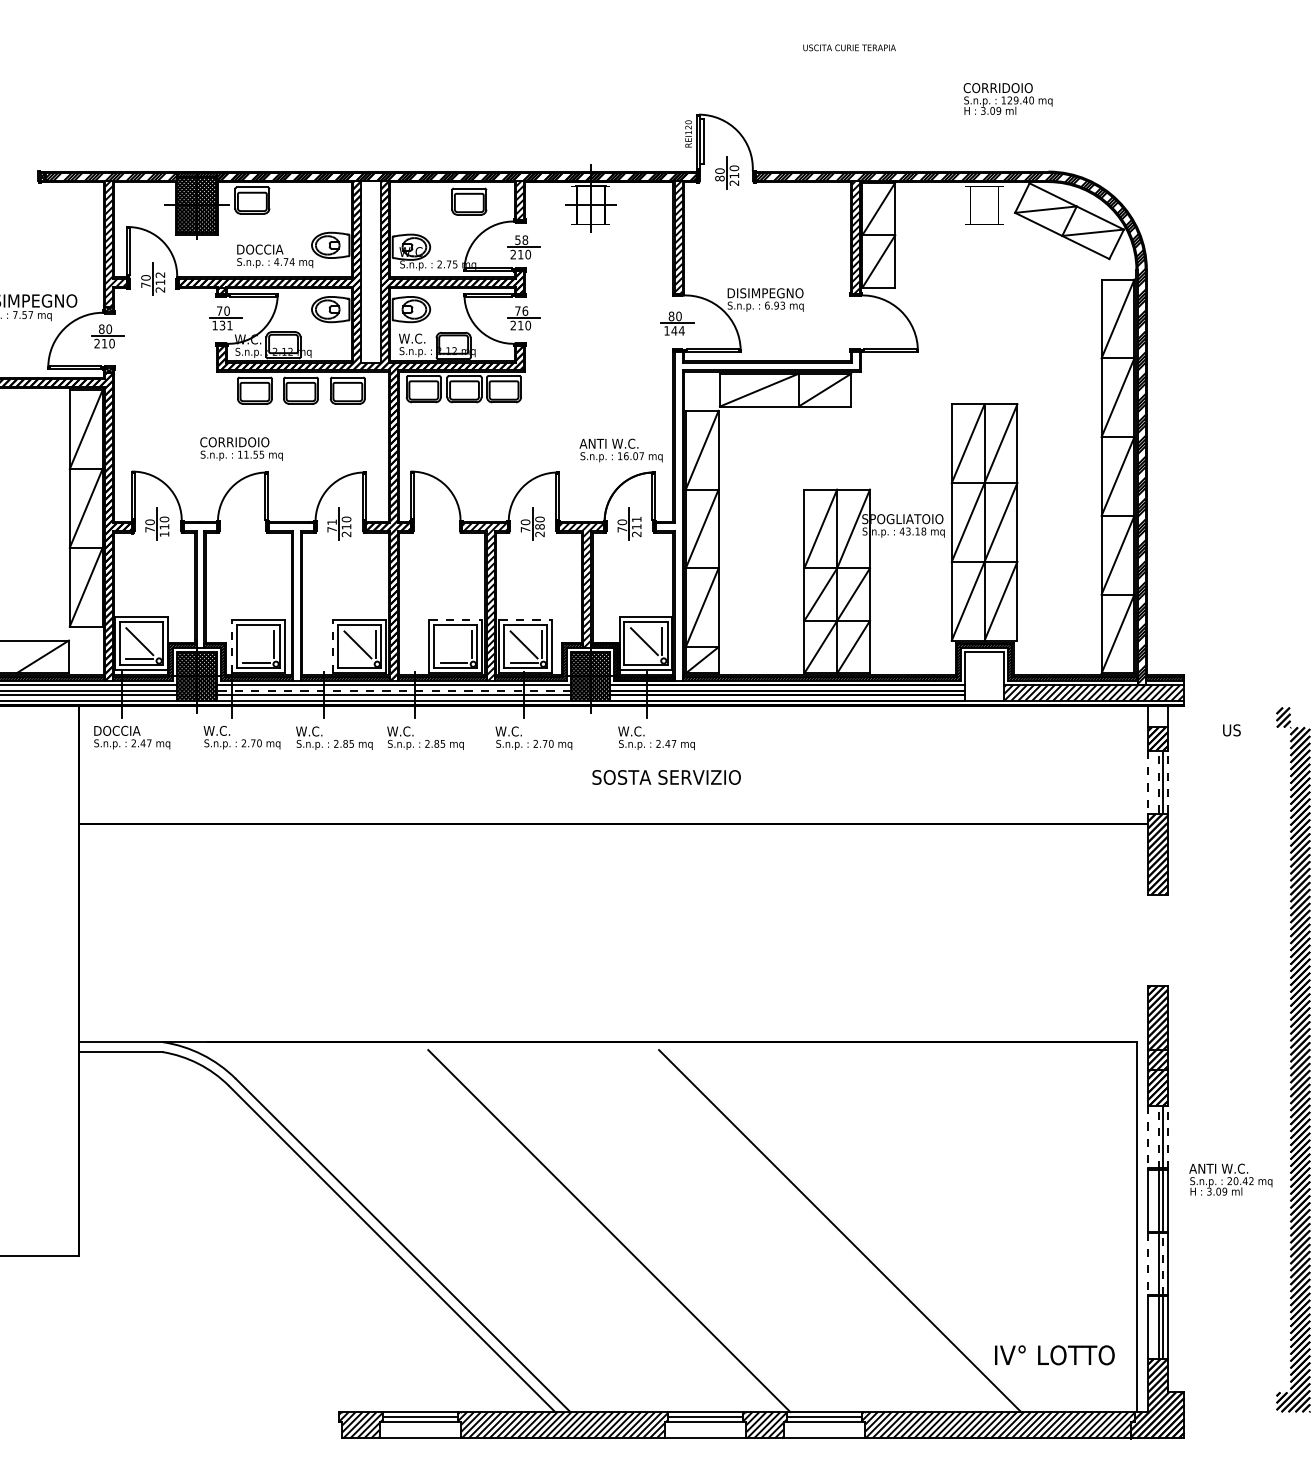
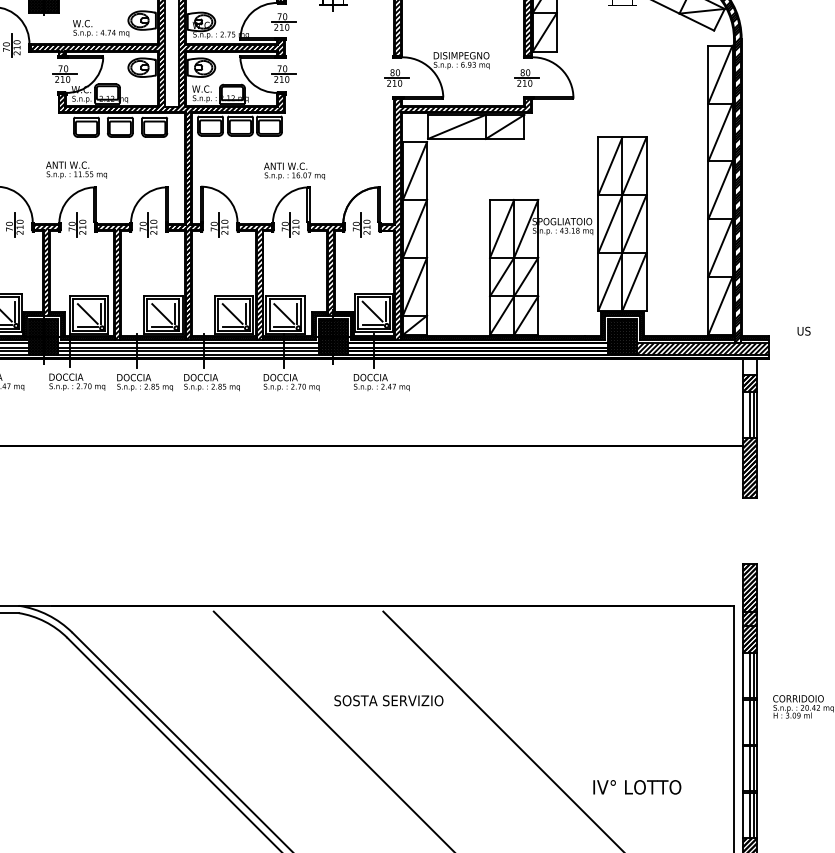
text: (521, 240) -> (282, 16), 58 -> 70
text: (259, 249) -> (89, 23), DOCCIA -> W.C.
text: (160, 274) -> (17, 41), 212 -> 210
text: (525, 310) -> (285, 68), 76 -> 70
part: (854, 323) -> (526, 77), added
text: (222, 325) -> (62, 79), 131 -> 210
text: (674, 330) -> (394, 83), 144 -> 210
text: (234, 442) -> (71, 165), CORRIDOIO -> ANTI W.C.
text: (620, 450) -> (294, 171), moved
hatch: (757, 515) -> (455, 218), added
text: (636, 519) -> (366, 221), 211 -> 210
text: (331, 522) -> (142, 224), 71 -> 70
part: (242, 523) -> (77, 224), added
part: (436, 523) -> (219, 224), added
text: (539, 526) -> (295, 227), 280 -> 210
text: (164, 534) -> (20, 232), 110 -> 210
hatch: (200, 585) -> (46, 270), added
hatch: (291, 601) -> (113, 282), added
line: (456, 620) -> (234, 296), dashed -> solid
line: (526, 620) -> (285, 296), dashed -> solid
line: (157, 641) -> (14, 311), added
line: (256, 644) -> (87, 313), added
line: (453, 644) -> (232, 313), added
line: (232, 646) -> (70, 315), dashed -> solid
line: (333, 646) -> (144, 315), dashed -> solid
line: (644, 659) -> (372, 324), added
line: (357, 662) -> (161, 326), added
hatch: (984, 675) -> (622, 336), added
line: (393, 690) -> (188, 347), dashed -> solid
text: (226, 730) -> (65, 376), W.C. -> DOCCIA
text: (1231, 730) -> (803, 331), moved
text: (319, 731) -> (133, 377), W.C. -> DOCCIA
text: (410, 731) -> (200, 377), W.C. -> DOCCIA
text: (518, 731) -> (280, 377), W.C. -> DOCCIA
text: (641, 731) -> (370, 377), W.C. -> DOCCIA
text: (666, 777) -> (388, 700), moved
line: (1148, 782) -> (742, 415), dashed -> solid
line: (1158, 782) -> (750, 415), dashed -> solid
line: (1167, 782) -> (756, 415), dashed -> solid
line: (1148, 1137) -> (742, 675), dashed -> solid
line: (1158, 1137) -> (750, 675), dashed -> solid
line: (1167, 1137) -> (756, 675), dashed -> solid
text: (1223, 1168) -> (797, 698), ANTI W.C. -> CORRIDOIO
line: (1148, 1264) -> (742, 769), dashed -> solid
line: (1163, 1264) -> (753, 769), dashed -> solid
text: (1054, 1355) -> (637, 787), moved

